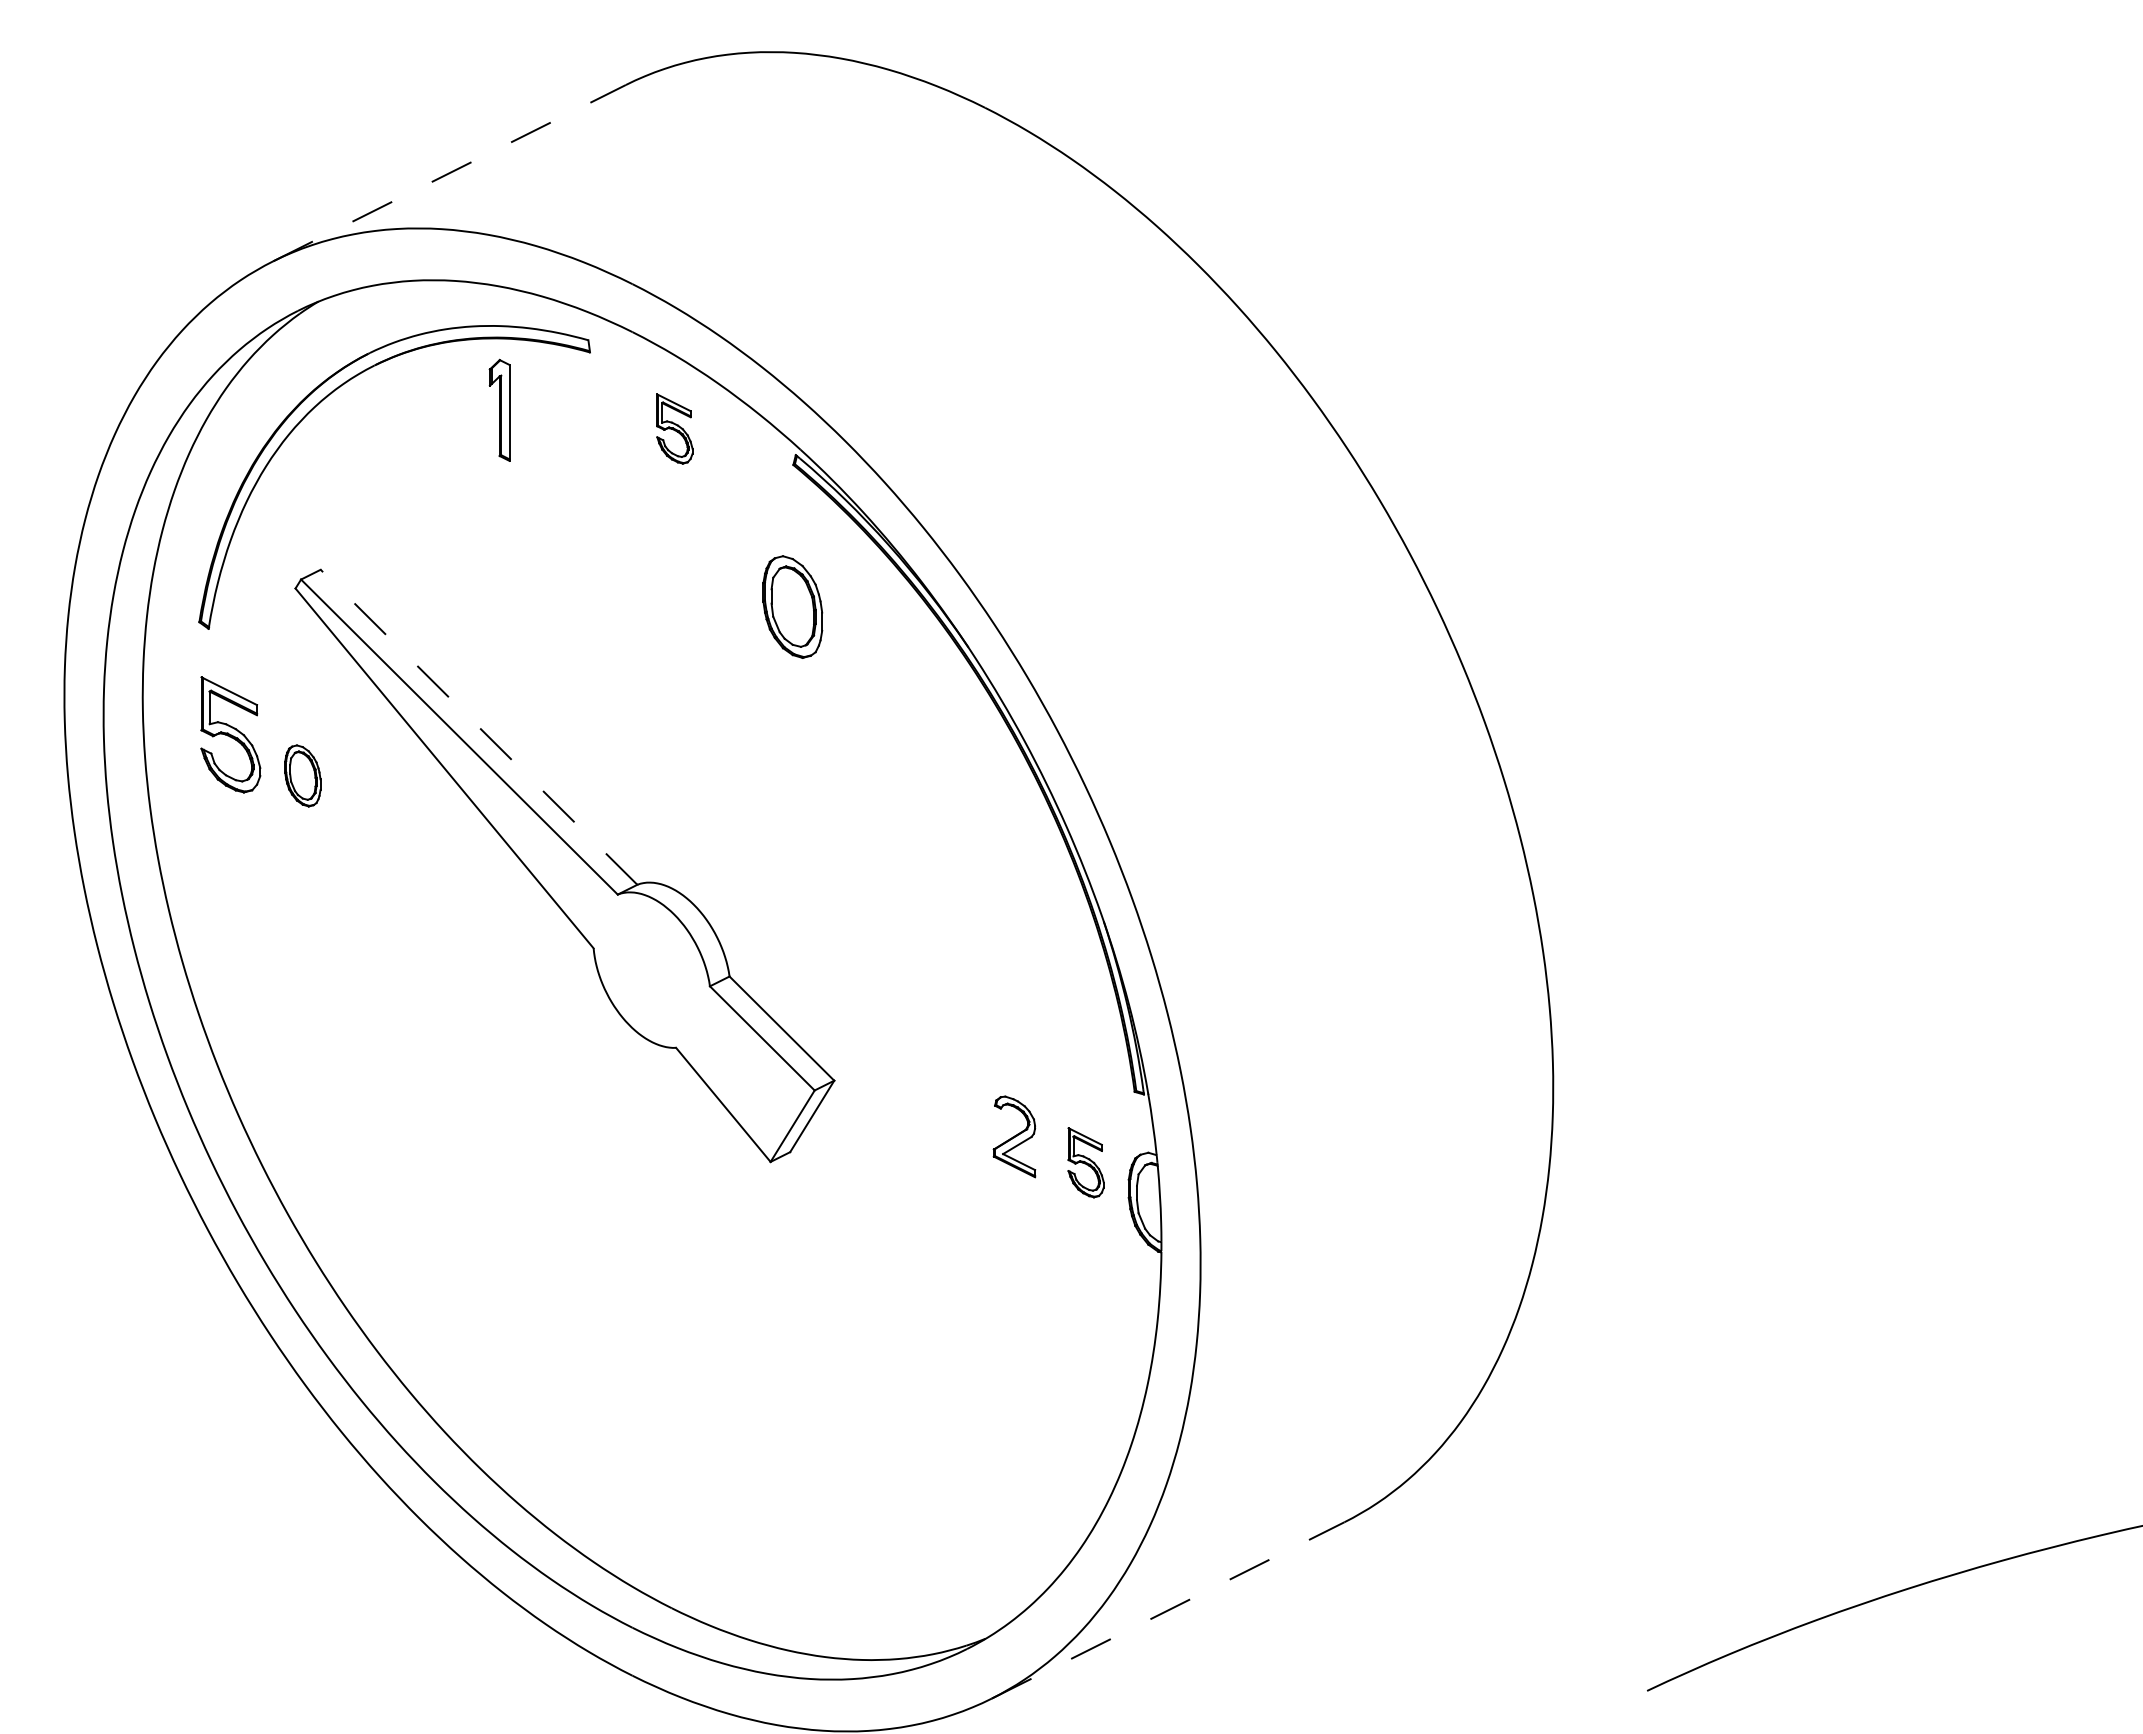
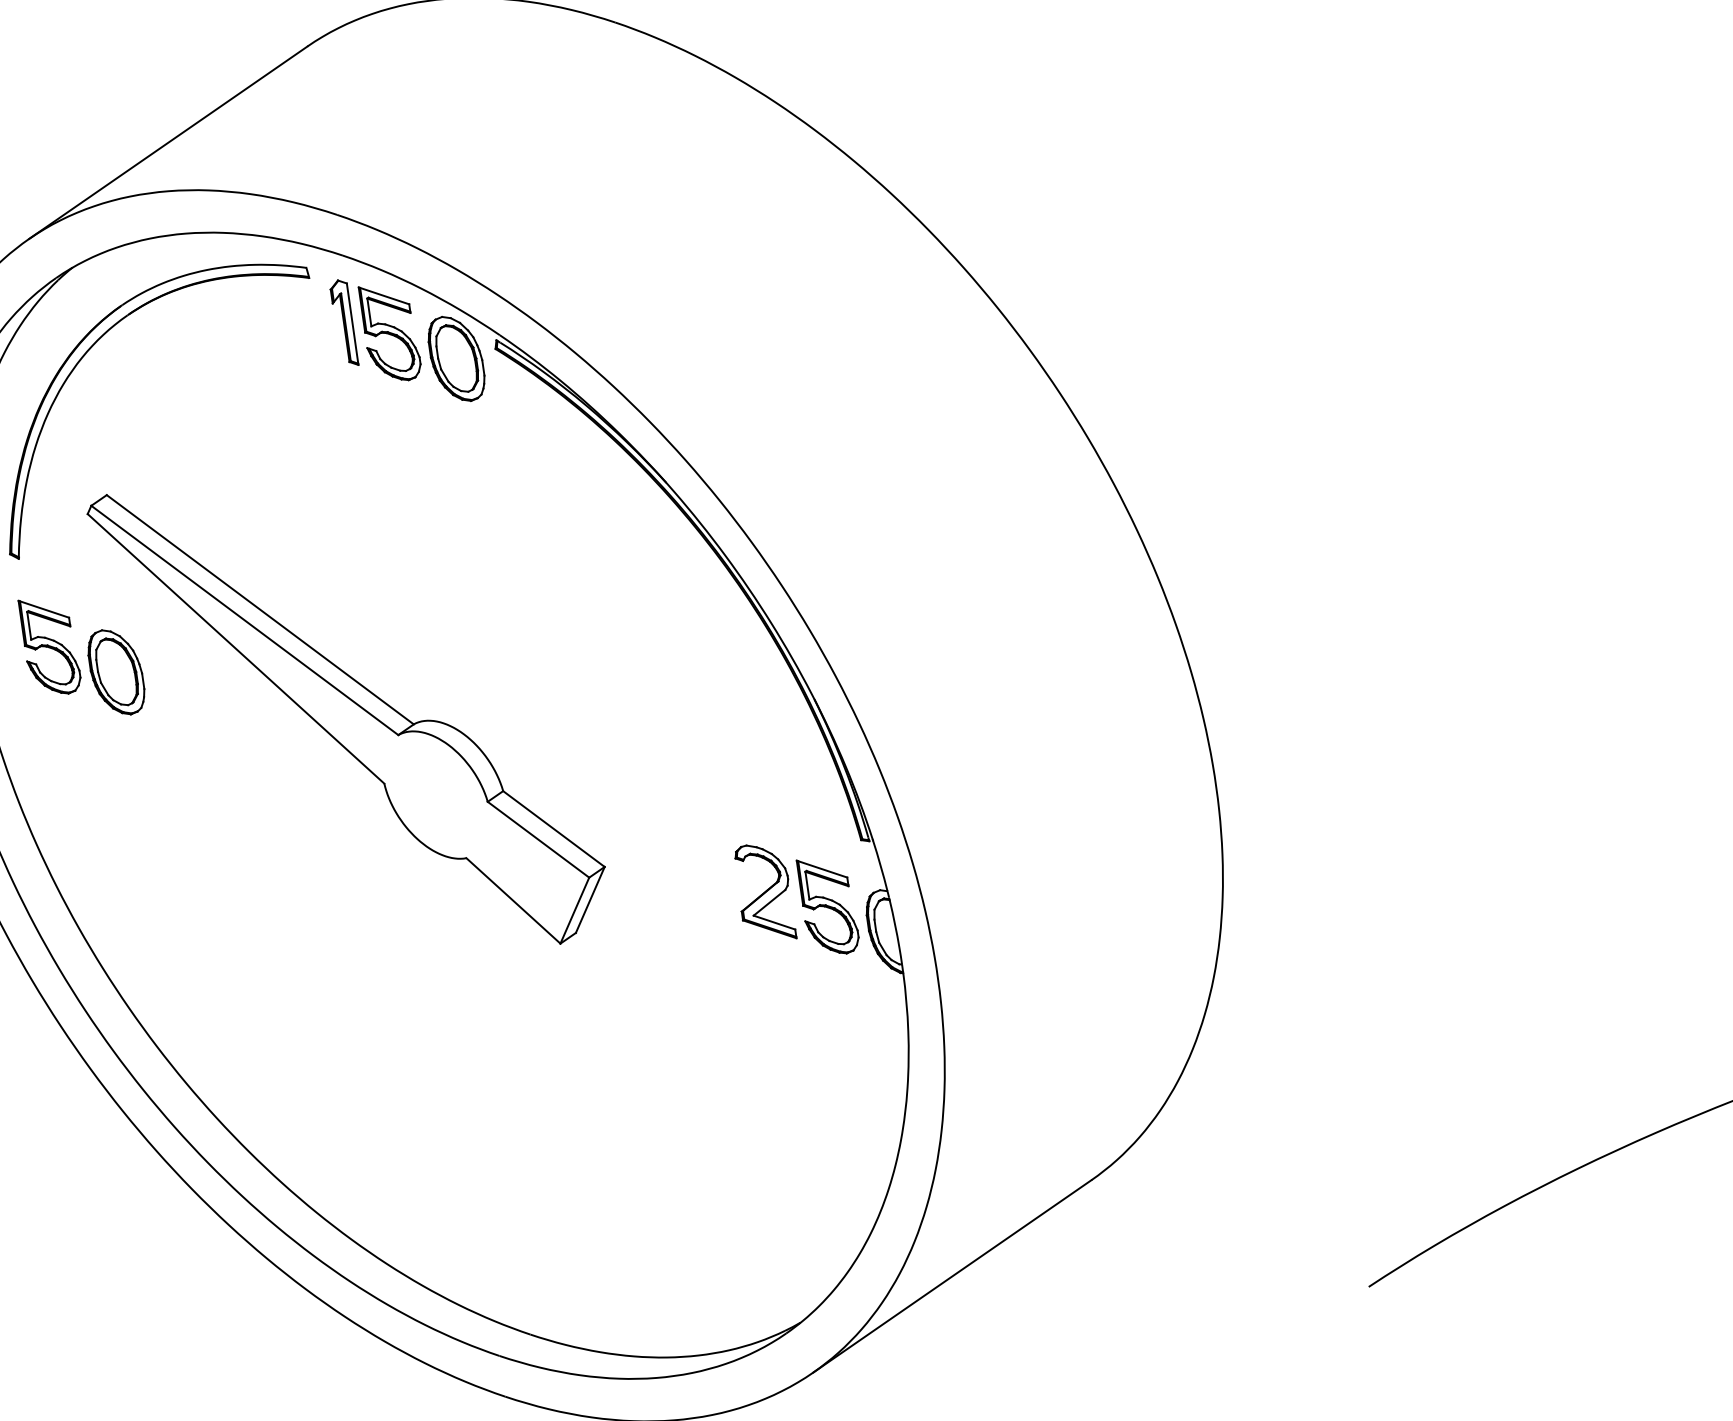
line: (449, 172) -> (168, 142), dashed -> solid
part: (499, 409) -> (343, 322), moved
part: (674, 428) -> (390, 332), size x1.67
part: (792, 606) -> (456, 358), moved
line: (478, 726) -> (259, 609), dashed -> solid
part: (302, 775) -> (116, 672), size x1.67
part: (1014, 1136) -> (764, 892), size x1.43
part: (1085, 1162) -> (827, 906), size x1.67
line: (1168, 1610) -> (952, 1276), dashed -> solid

